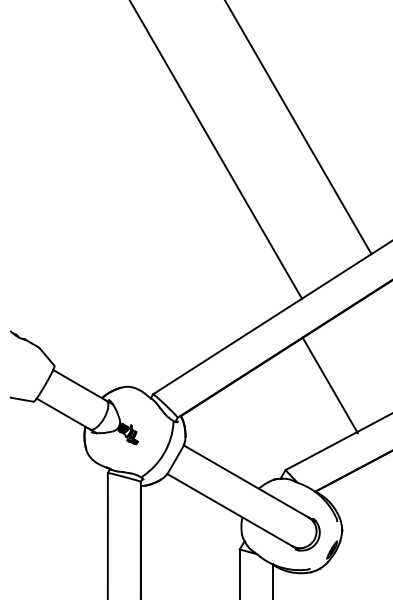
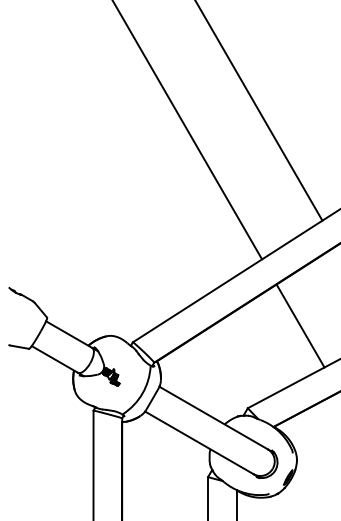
line: (329, 385) -> (299, 326), moved

